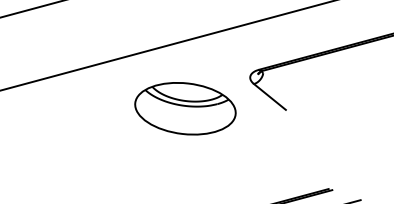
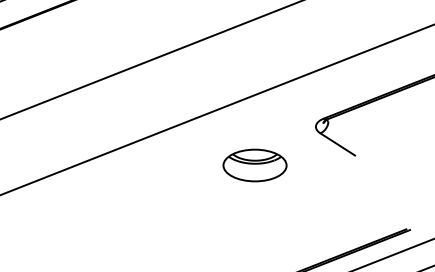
part: (184, 108) -> (254, 165), size x0.62

